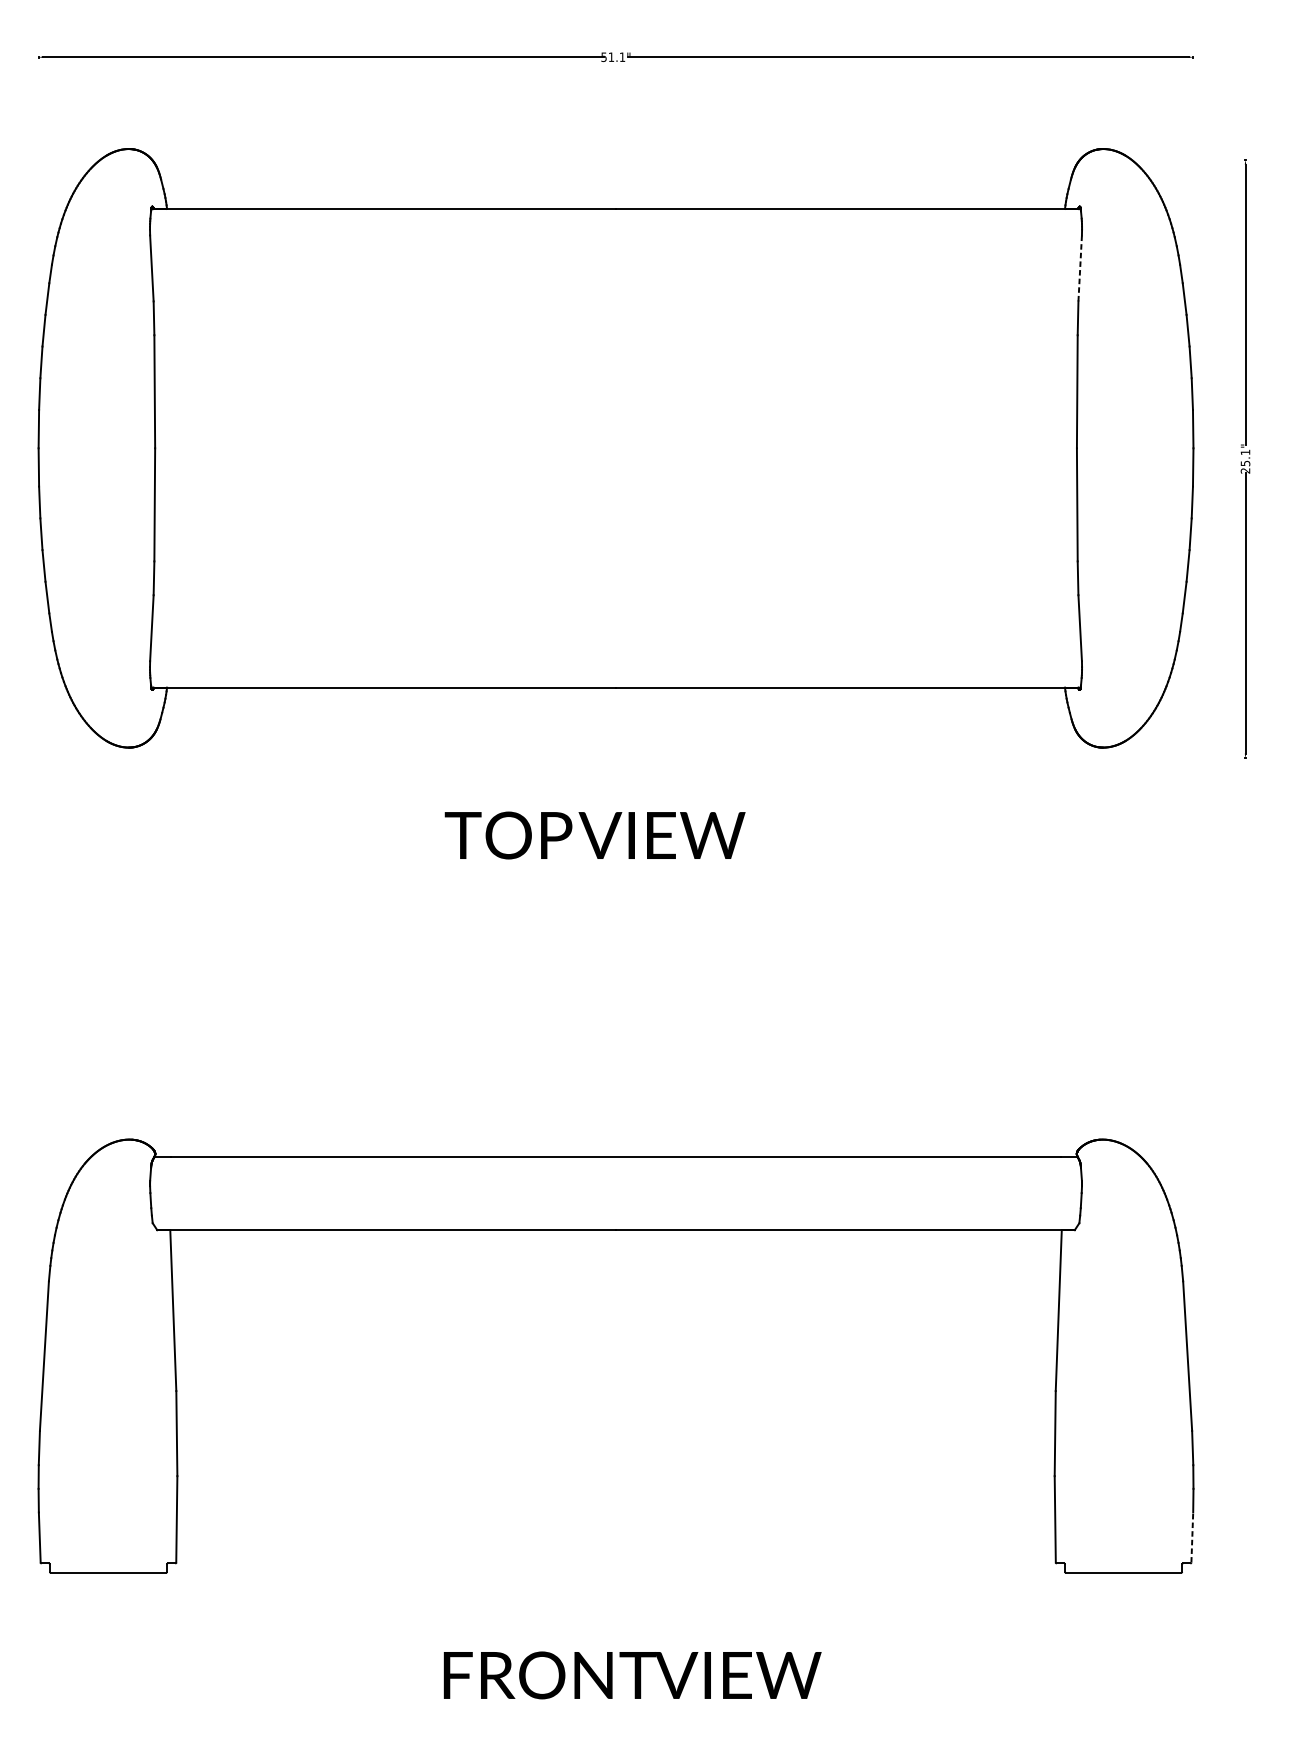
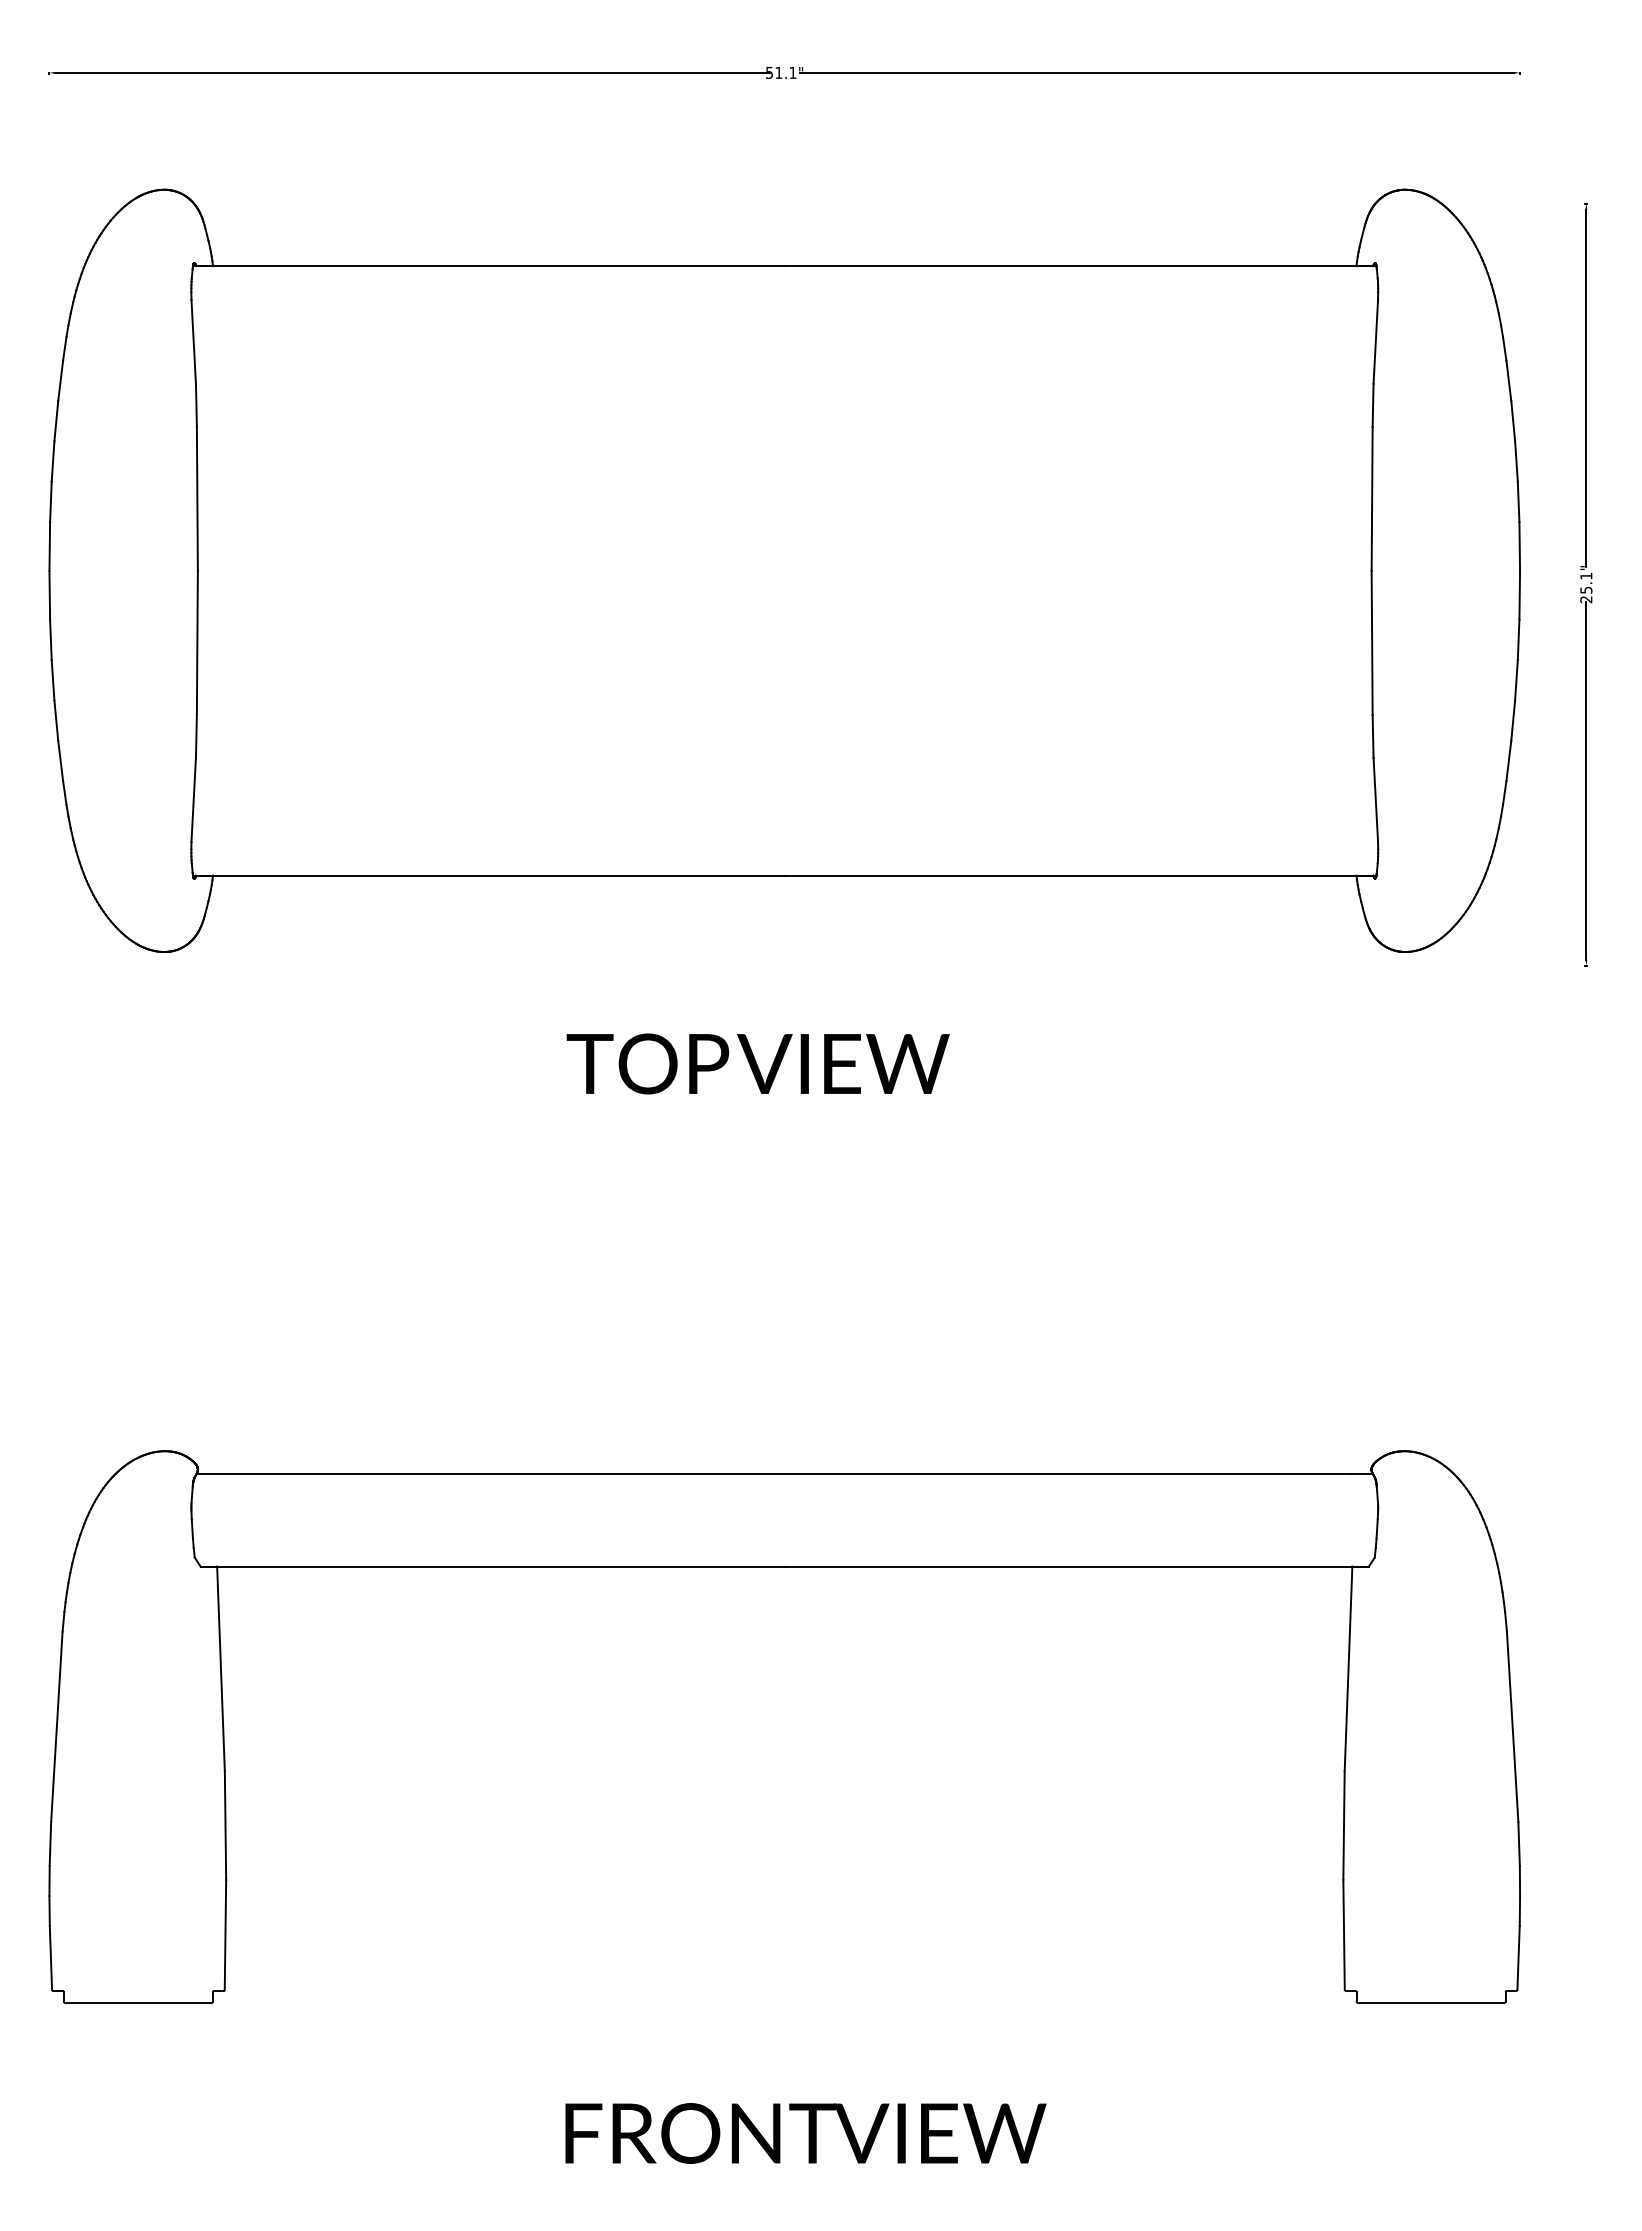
line: (1079, 268) -> (1375, 341), dashed -> solid
line: (1192, 1537) -> (1518, 1957), dashed -> solid

